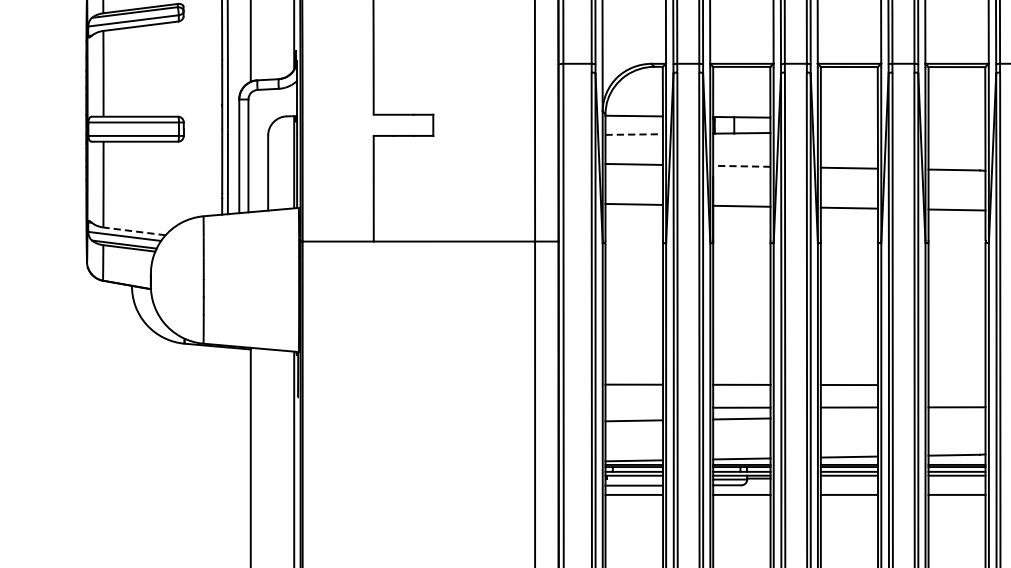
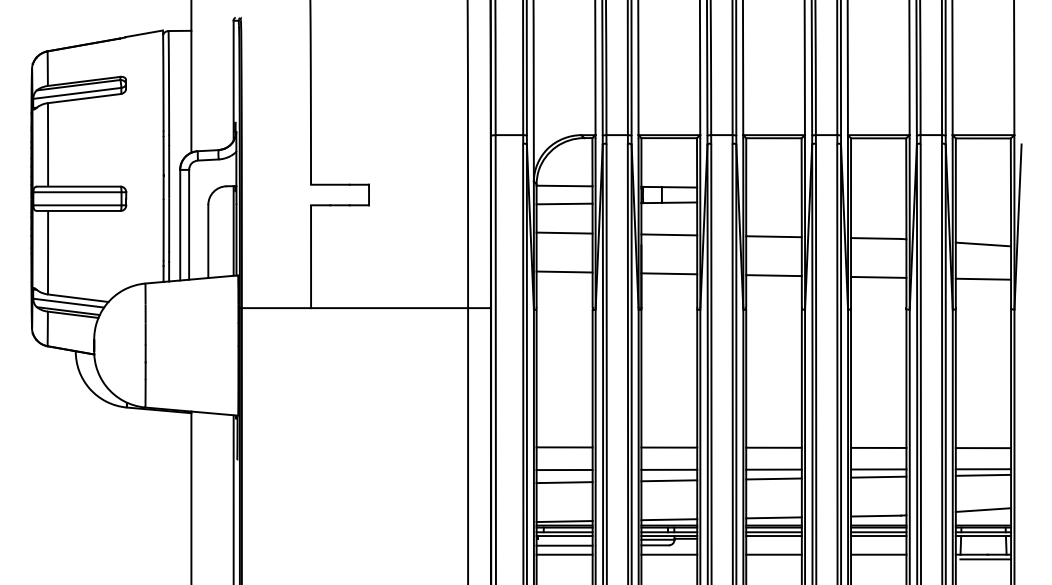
line: (634, 135) -> (564, 204), dashed -> solid
line: (742, 165) -> (669, 234), dashed -> solid
line: (134, 231) -> (78, 298), dashed -> solid
line: (956, 384) -> (878, 447), added
line: (634, 407) -> (564, 469), added
line: (956, 414) -> (878, 476), added
line: (848, 416) -> (773, 478), added

